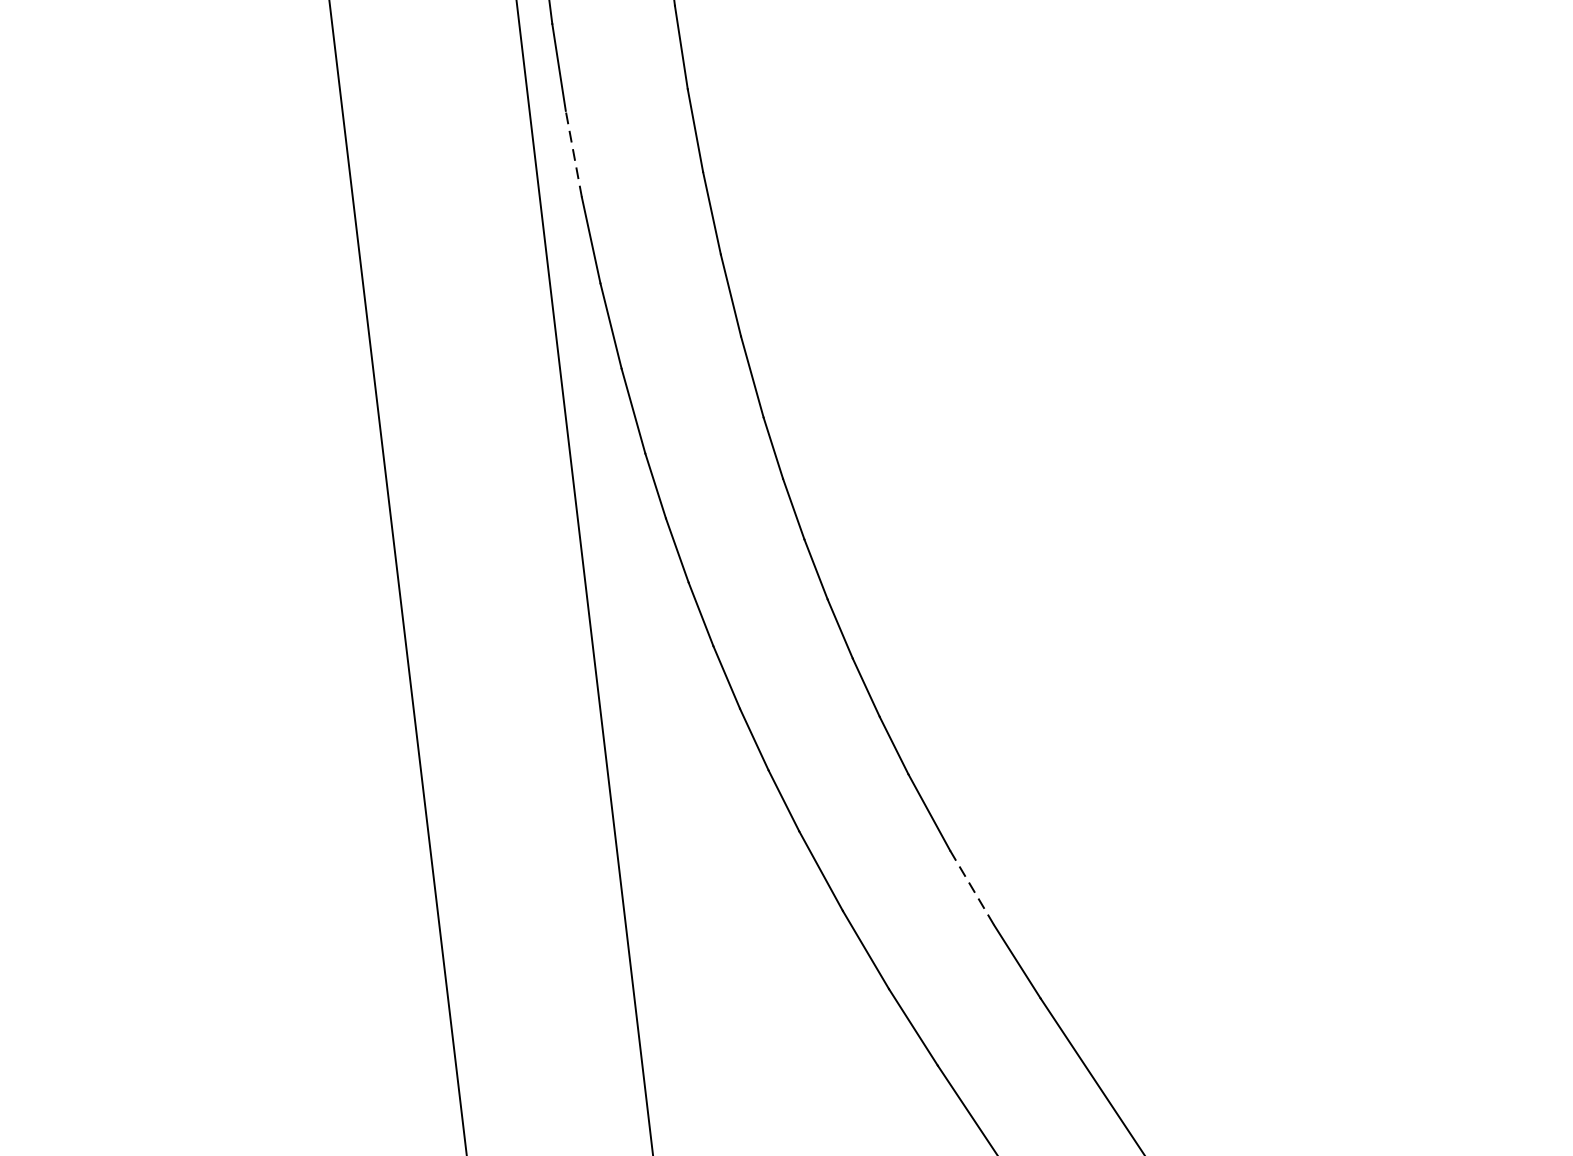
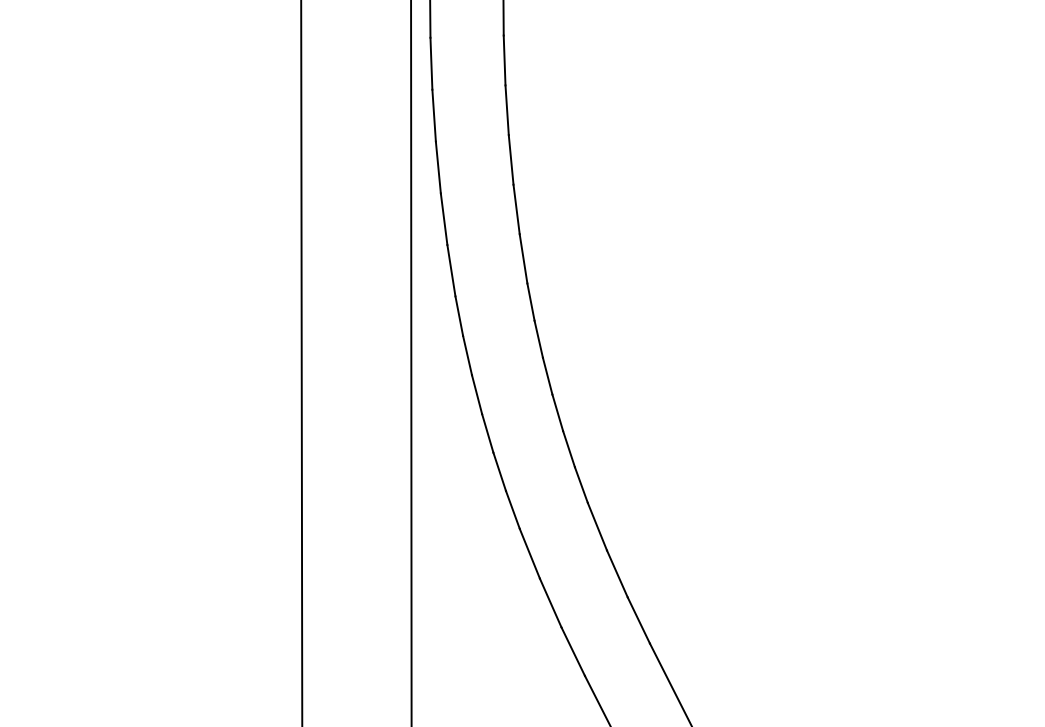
line: (574, 153) -> (434, 115), dashed -> solid
line: (972, 887) -> (617, 573), dashed -> solid

